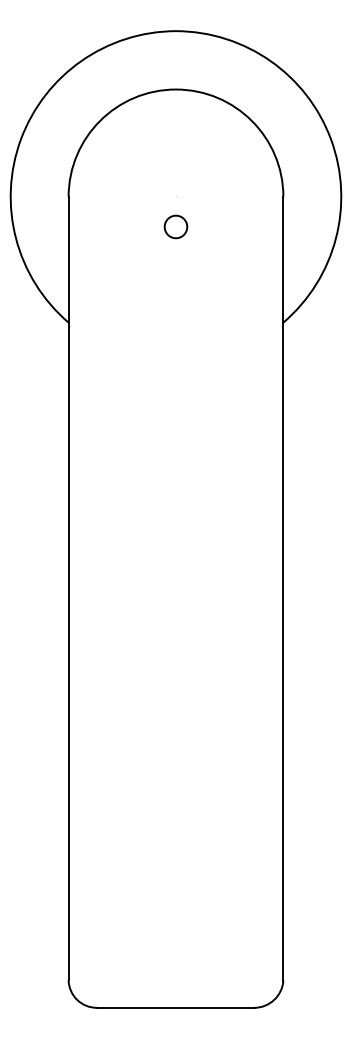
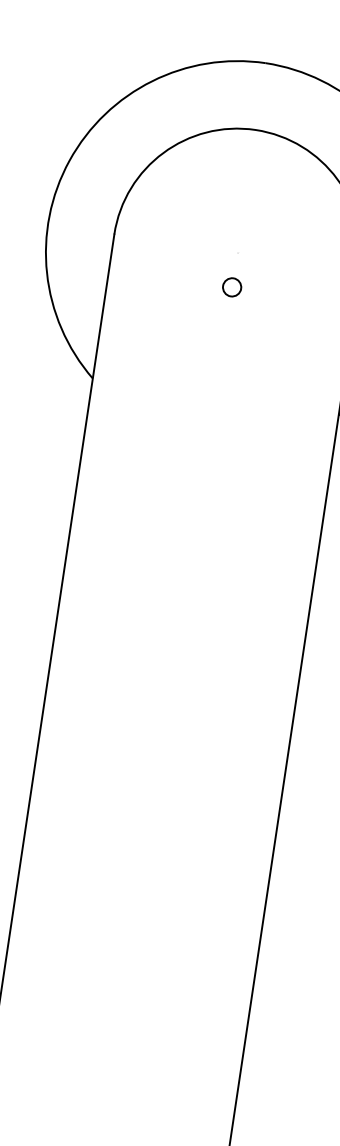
circle: (175, 226) -> (231, 286), size x0.7

